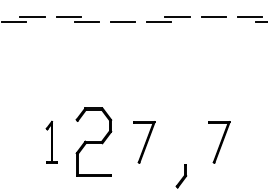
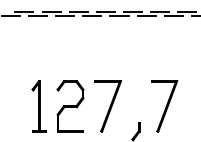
line: (104, 16) -> (78, 12), added
line: (141, 16) -> (106, 12), added
line: (50, 21) -> (37, 15), added
line: (195, 21) -> (146, 15), added
line: (231, 21) -> (173, 15), added
part: (51, 141) -> (38, 105), size x1.67
part: (144, 142) -> (108, 106), size x1.67
part: (219, 142) -> (164, 106), size x1.67

